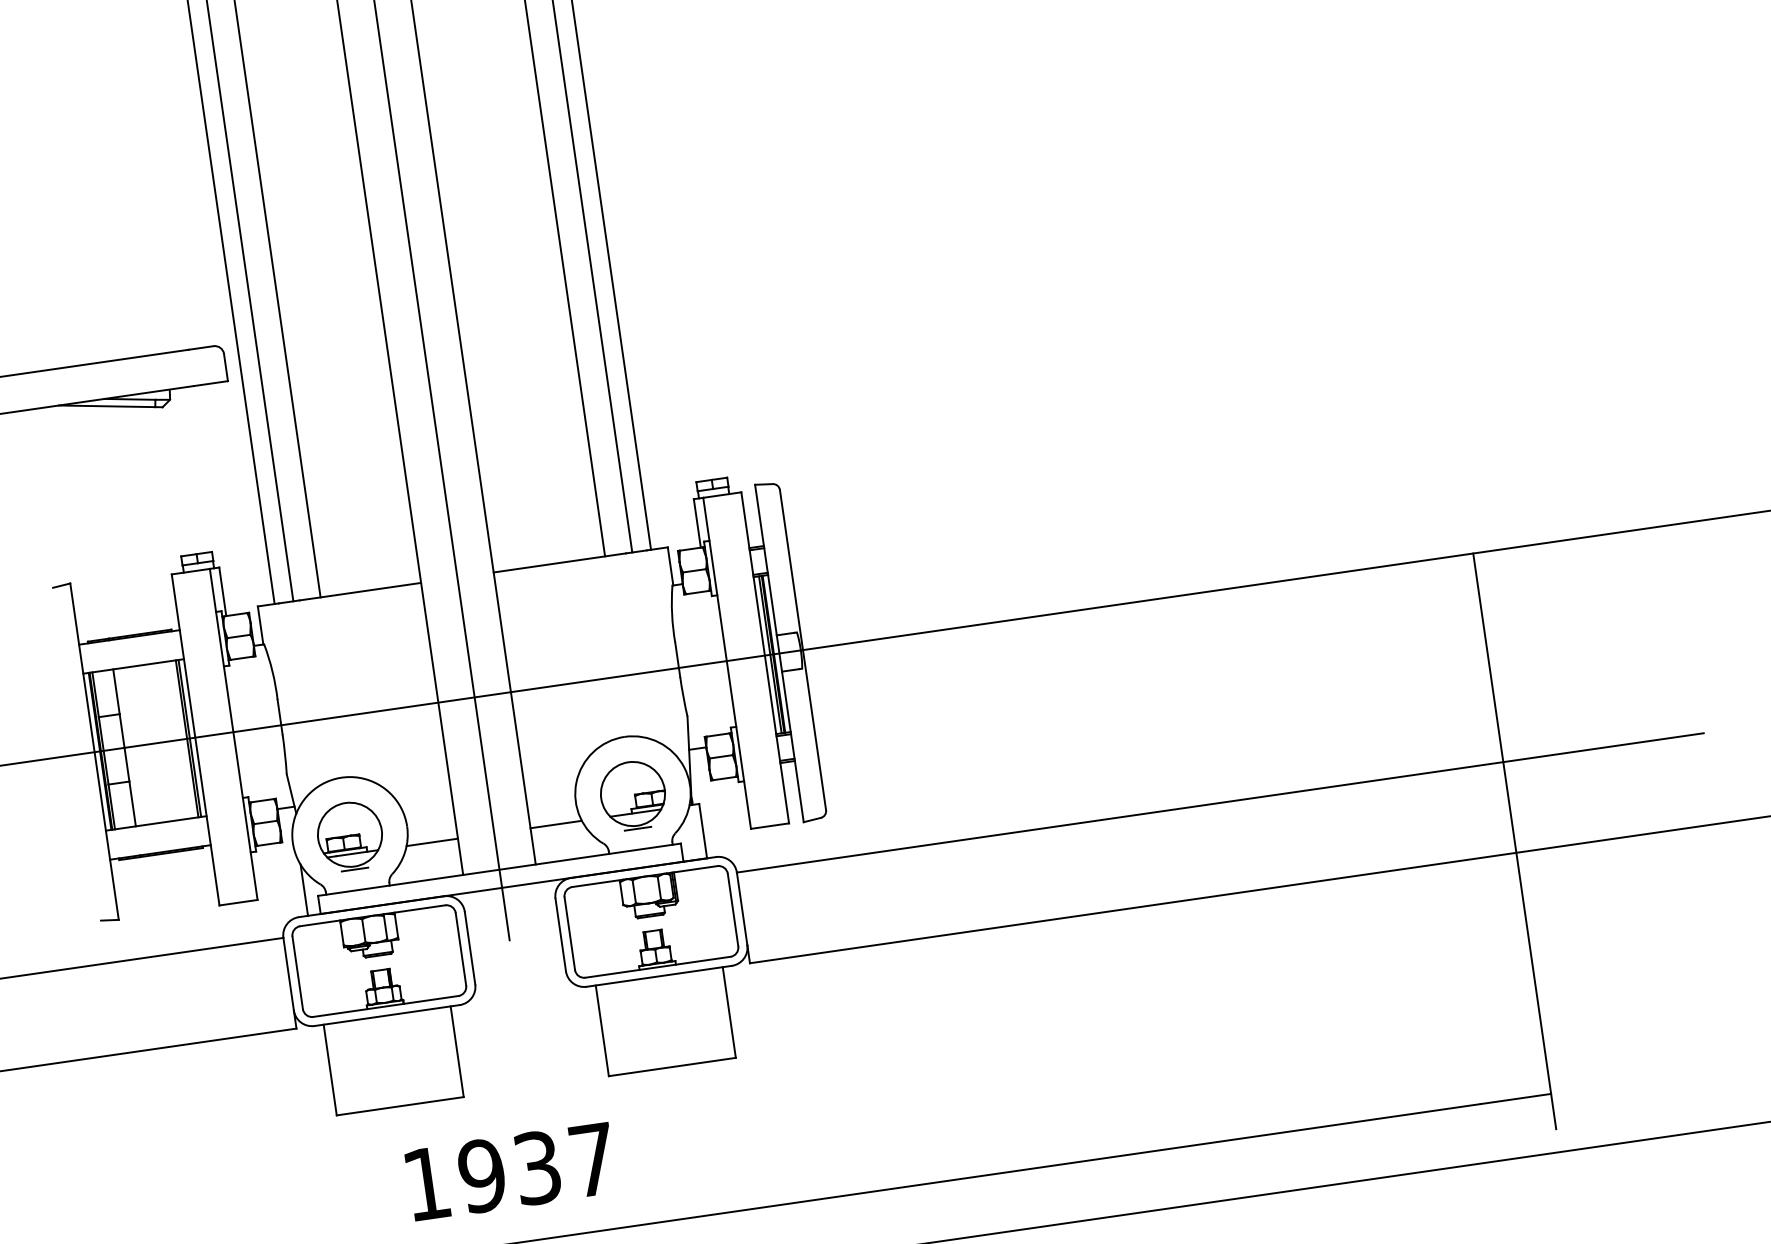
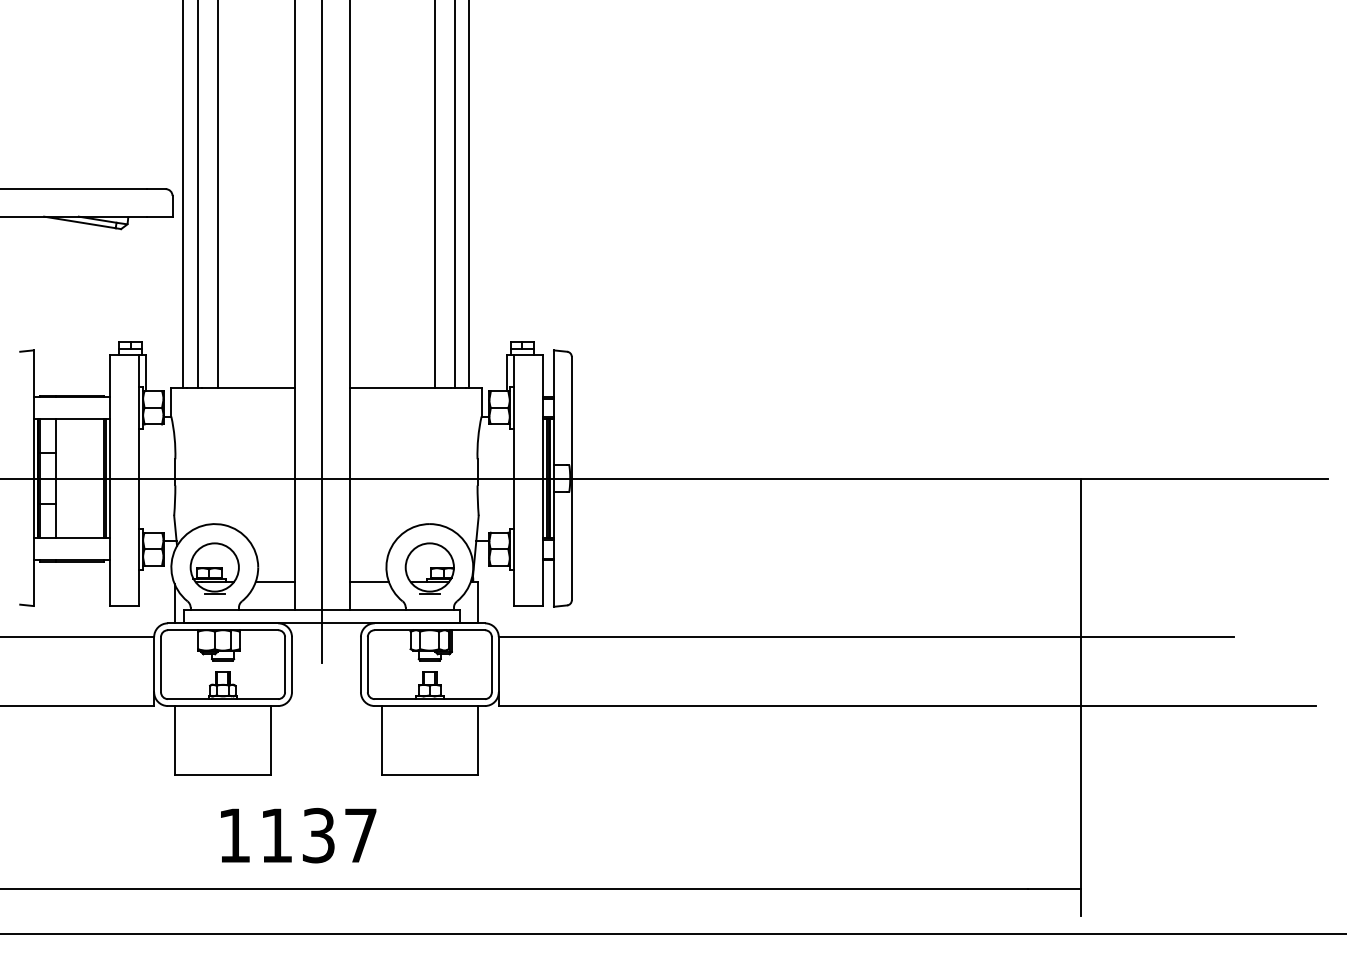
text: (482, 1175) -> (276, 835), 1937 -> 1137

